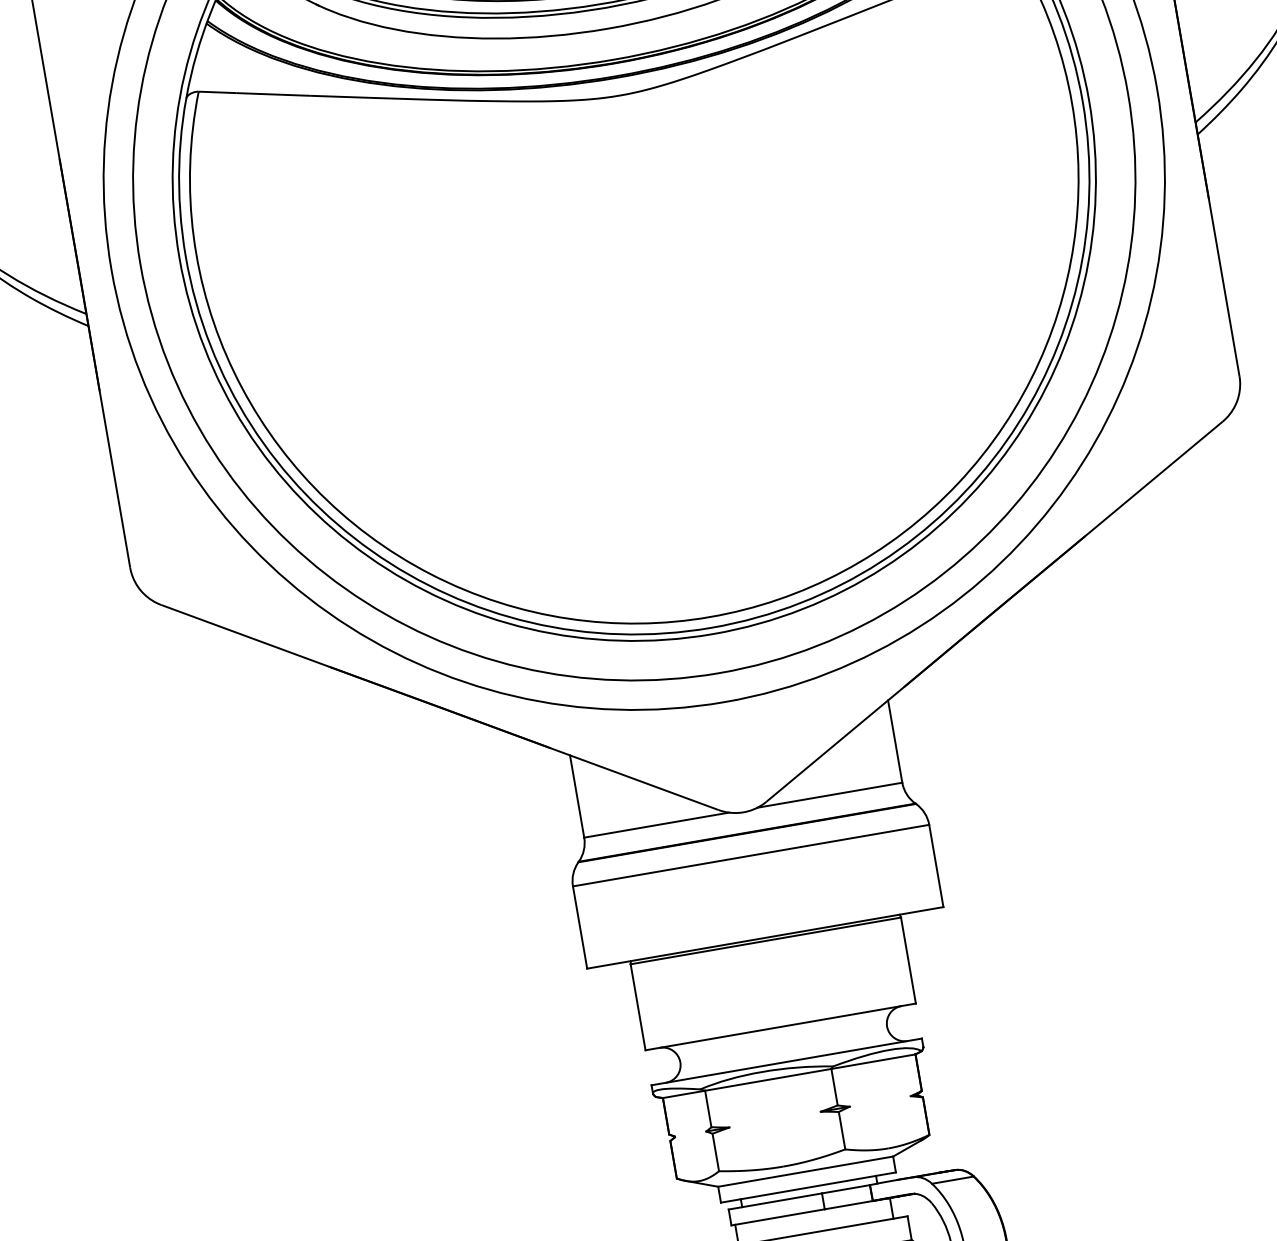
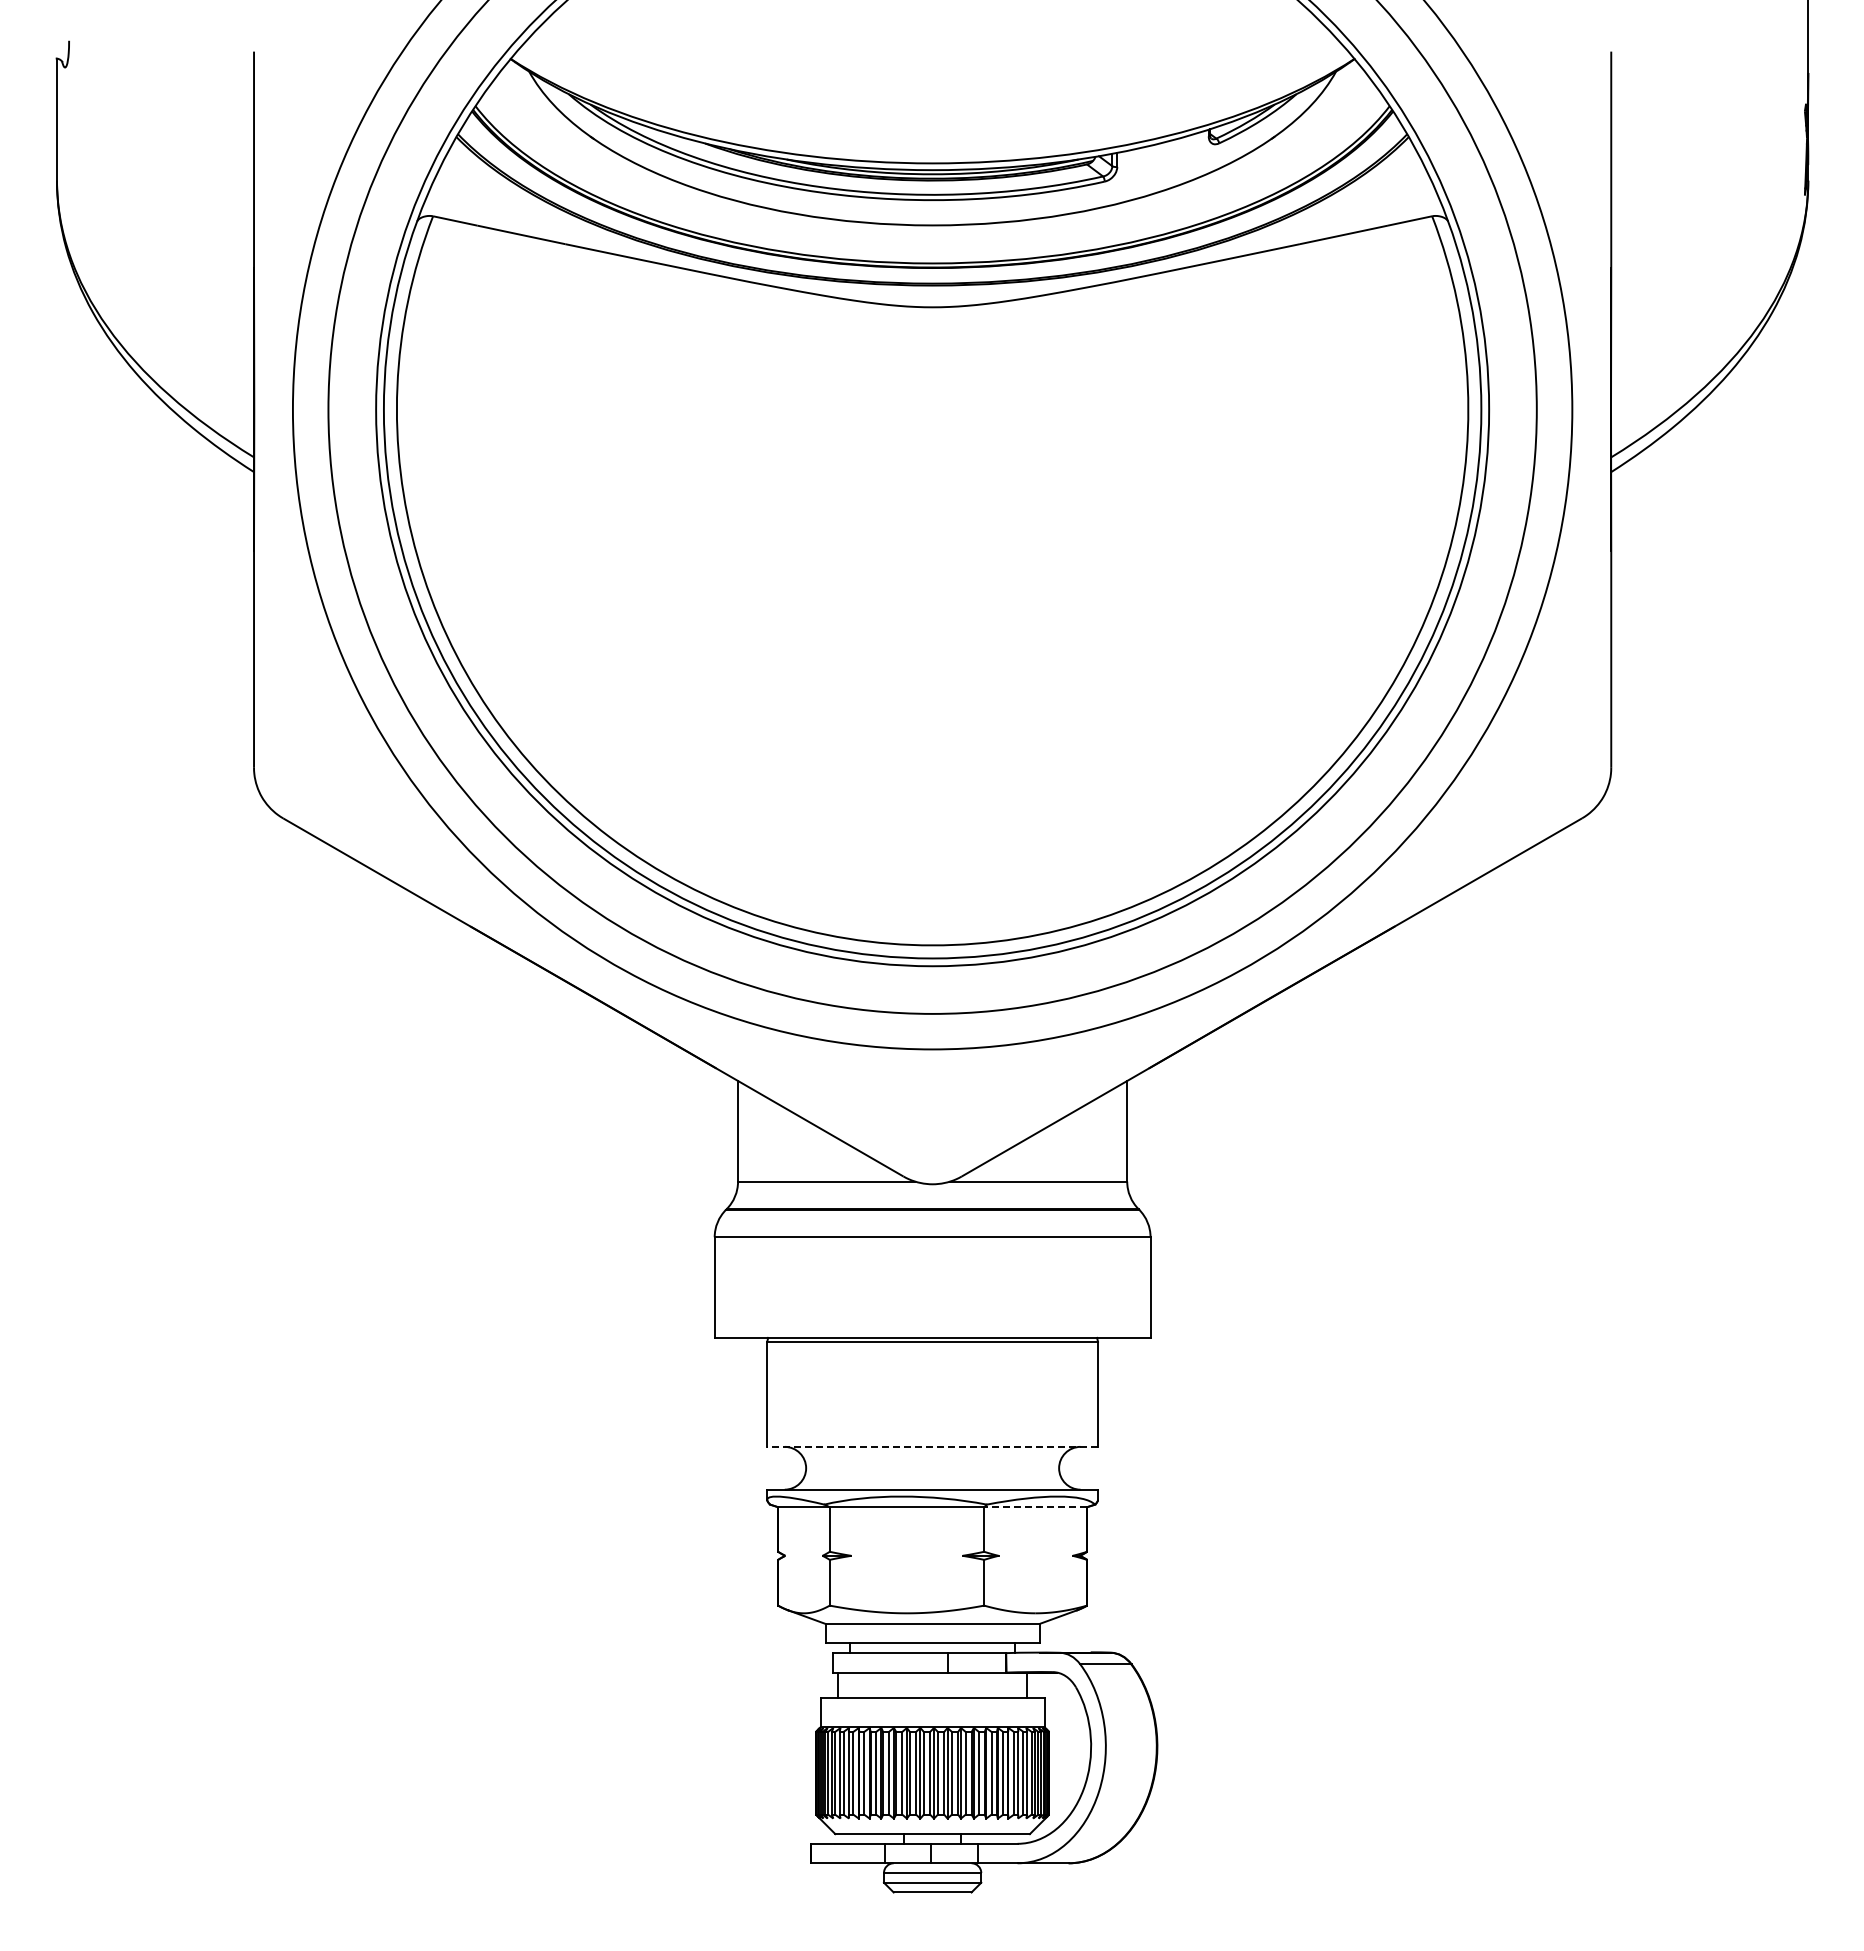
line: (780, 1026) -> (932, 1446), solid -> dashed
line: (873, 1061) -> (1035, 1507), solid -> dashed

